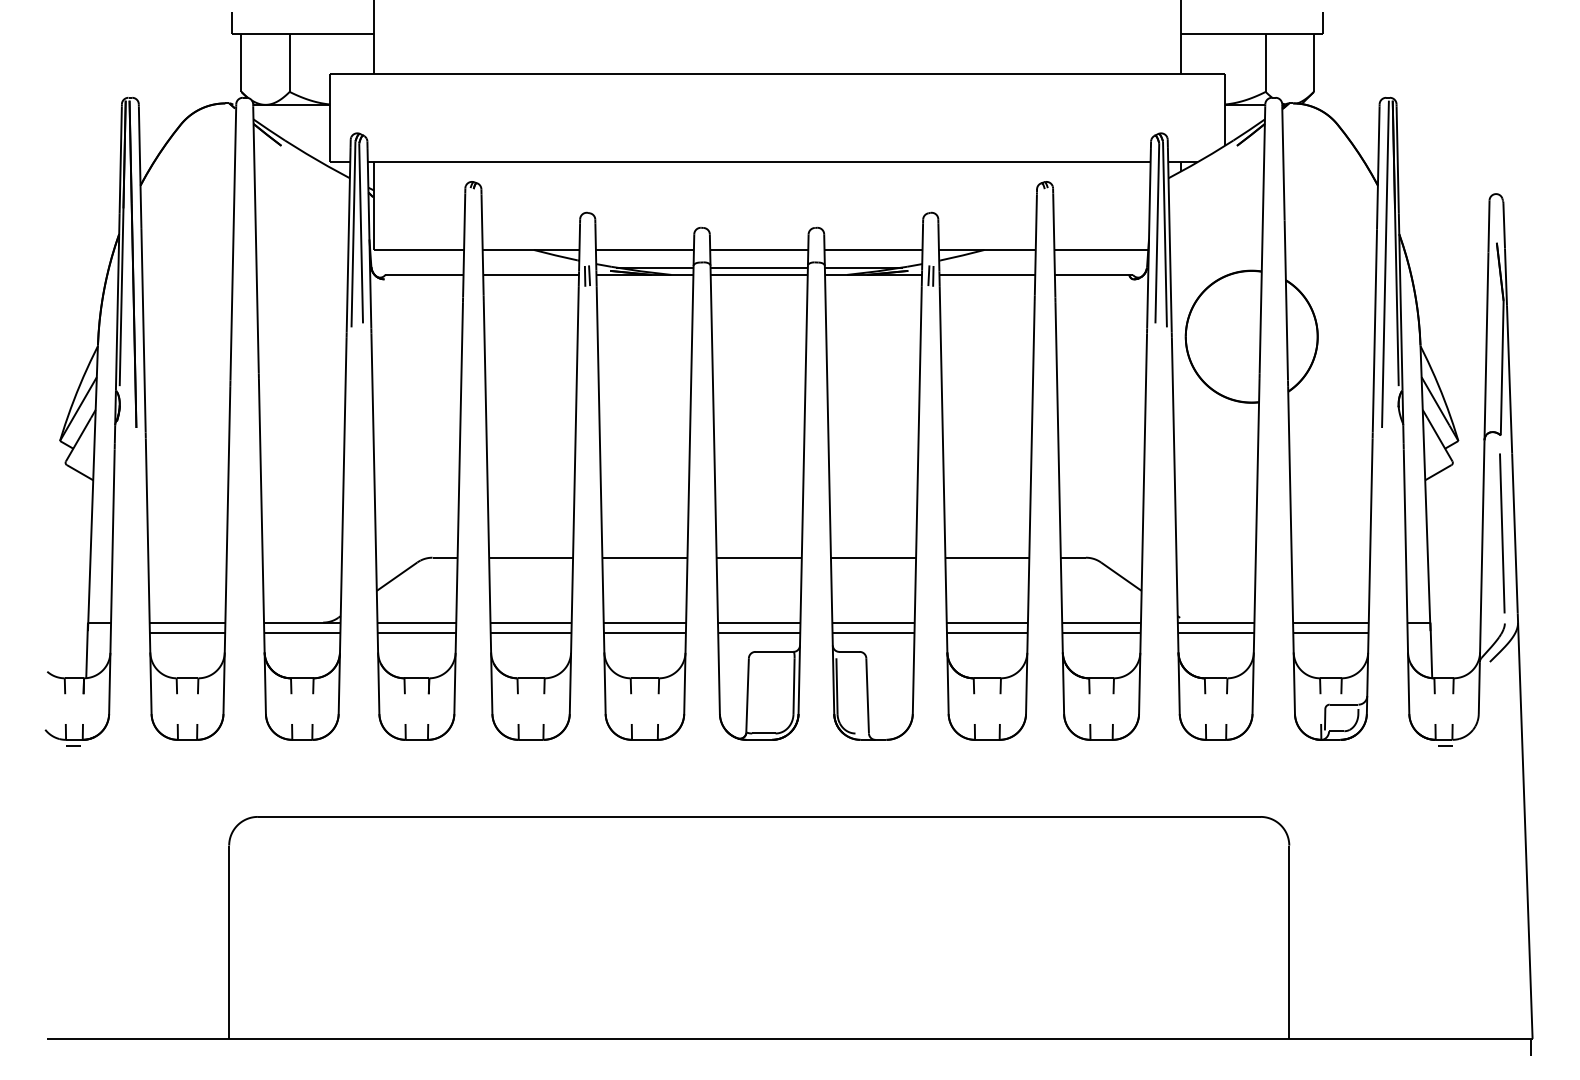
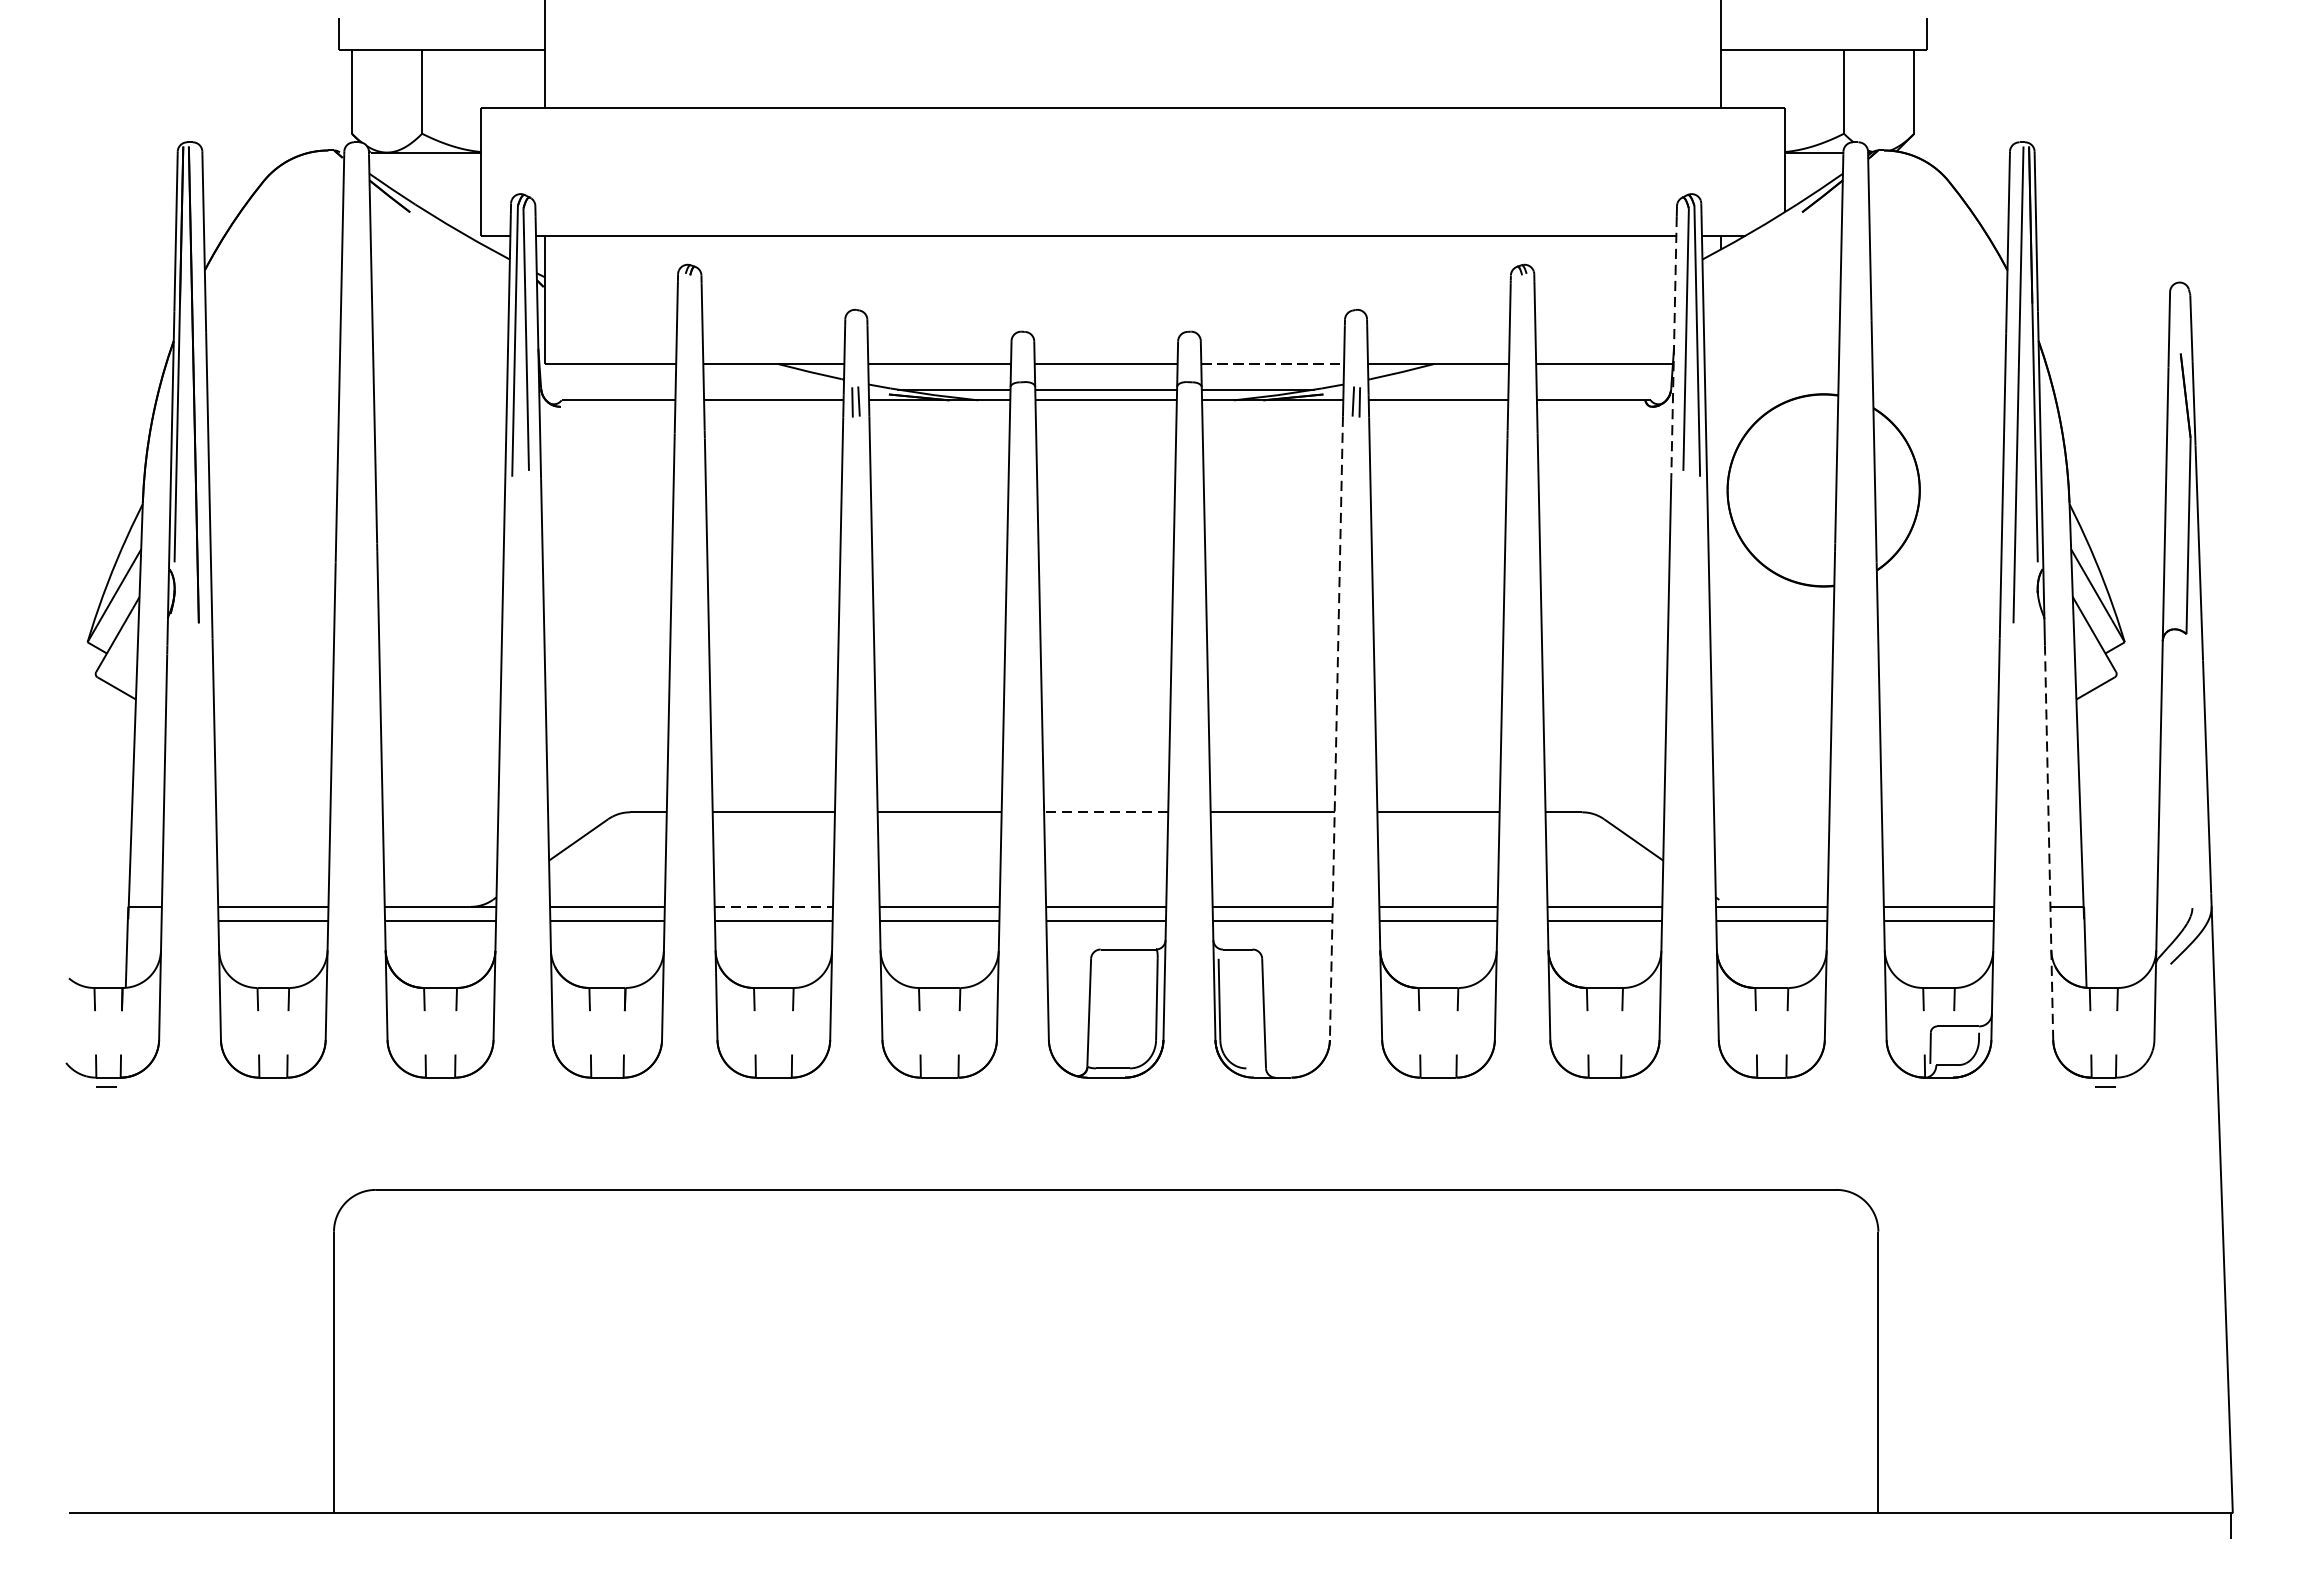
line: (1149, 238) -> (1674, 347), solid -> dashed
line: (874, 249) -> (1274, 363), solid -> dashed
line: (917, 500) -> (1336, 728), solid -> dashed
line: (1502, 533) -> (2188, 777), removed
line: (759, 557) -> (1106, 811), solid -> dashed
line: (1406, 581) -> (2049, 846), solid -> dashed
line: (531, 622) -> (774, 906), solid -> dashed

